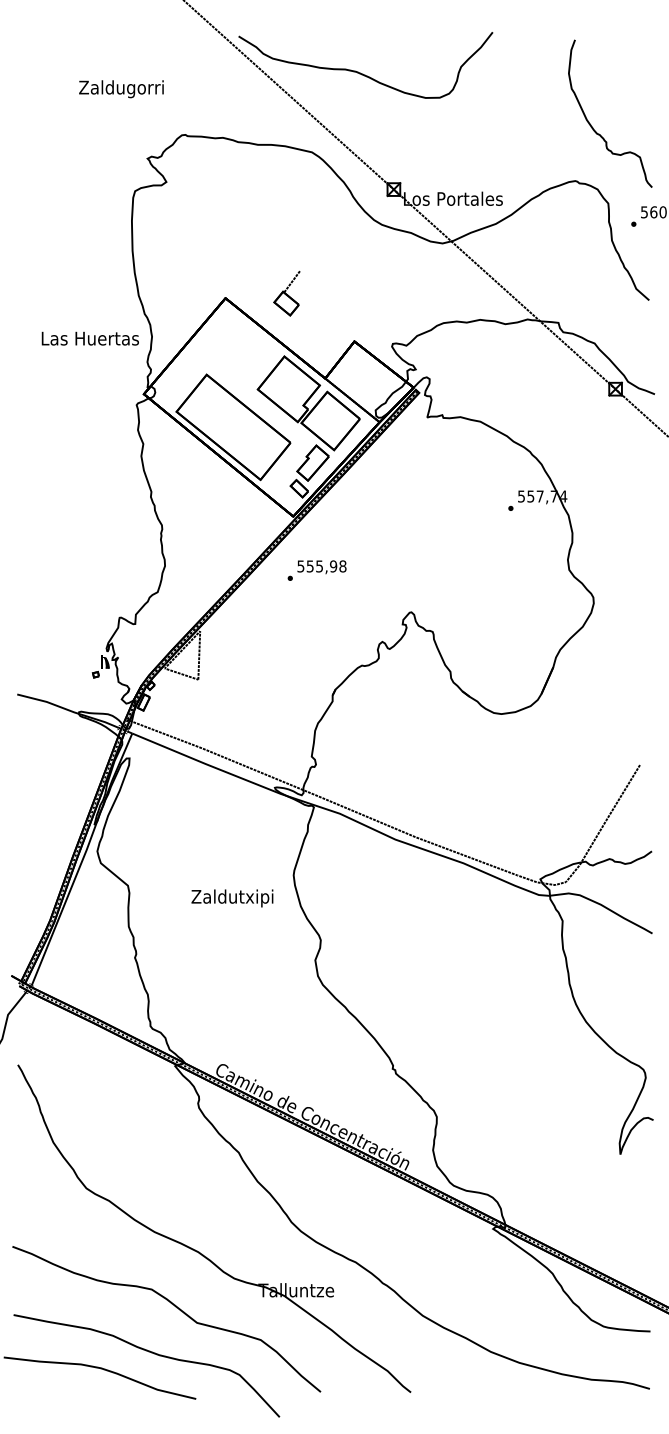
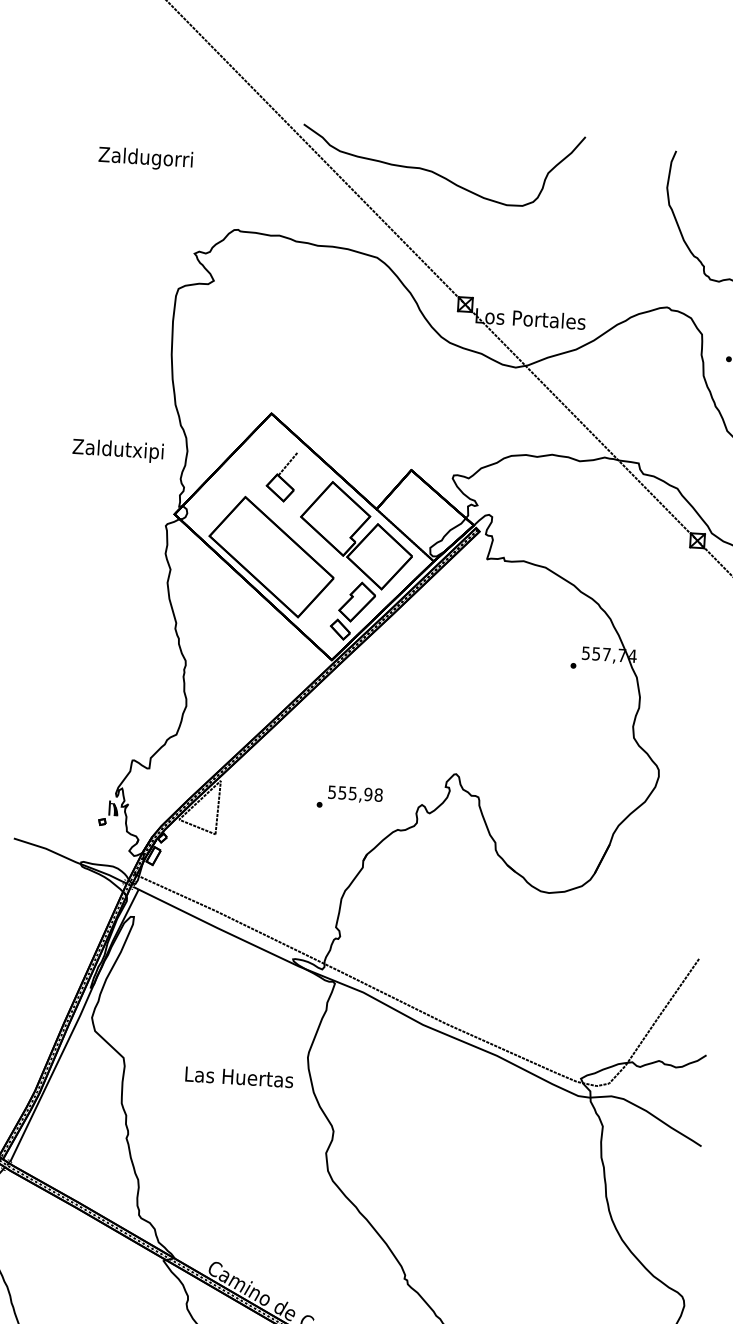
text: (121, 89) -> (145, 159), moved
part: (286, 293) -> (280, 476), moved
text: (89, 340) -> (117, 451), Las Huertas -> Zaldutxipi
text: (316, 570) -> (349, 797), moved
text: (232, 898) -> (238, 1079), Zaldutxipi -> Las Huertas

